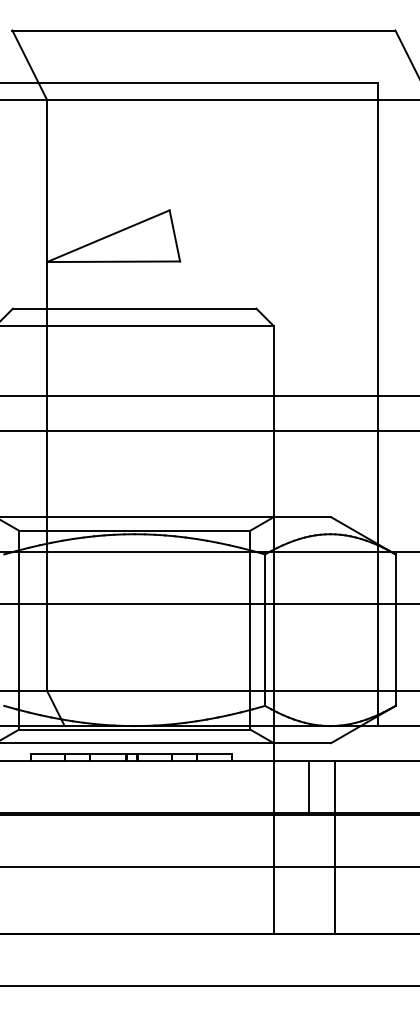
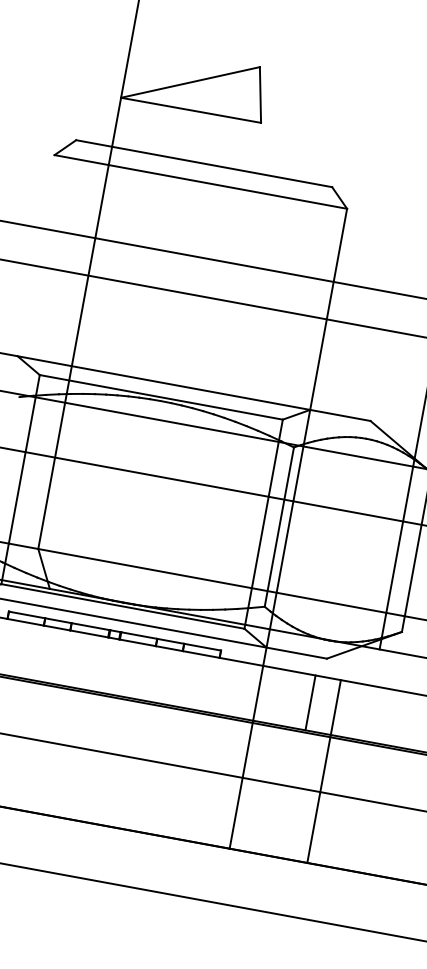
line: (308, 786) -> (310, 702), moved
line: (334, 847) -> (323, 771), moved

